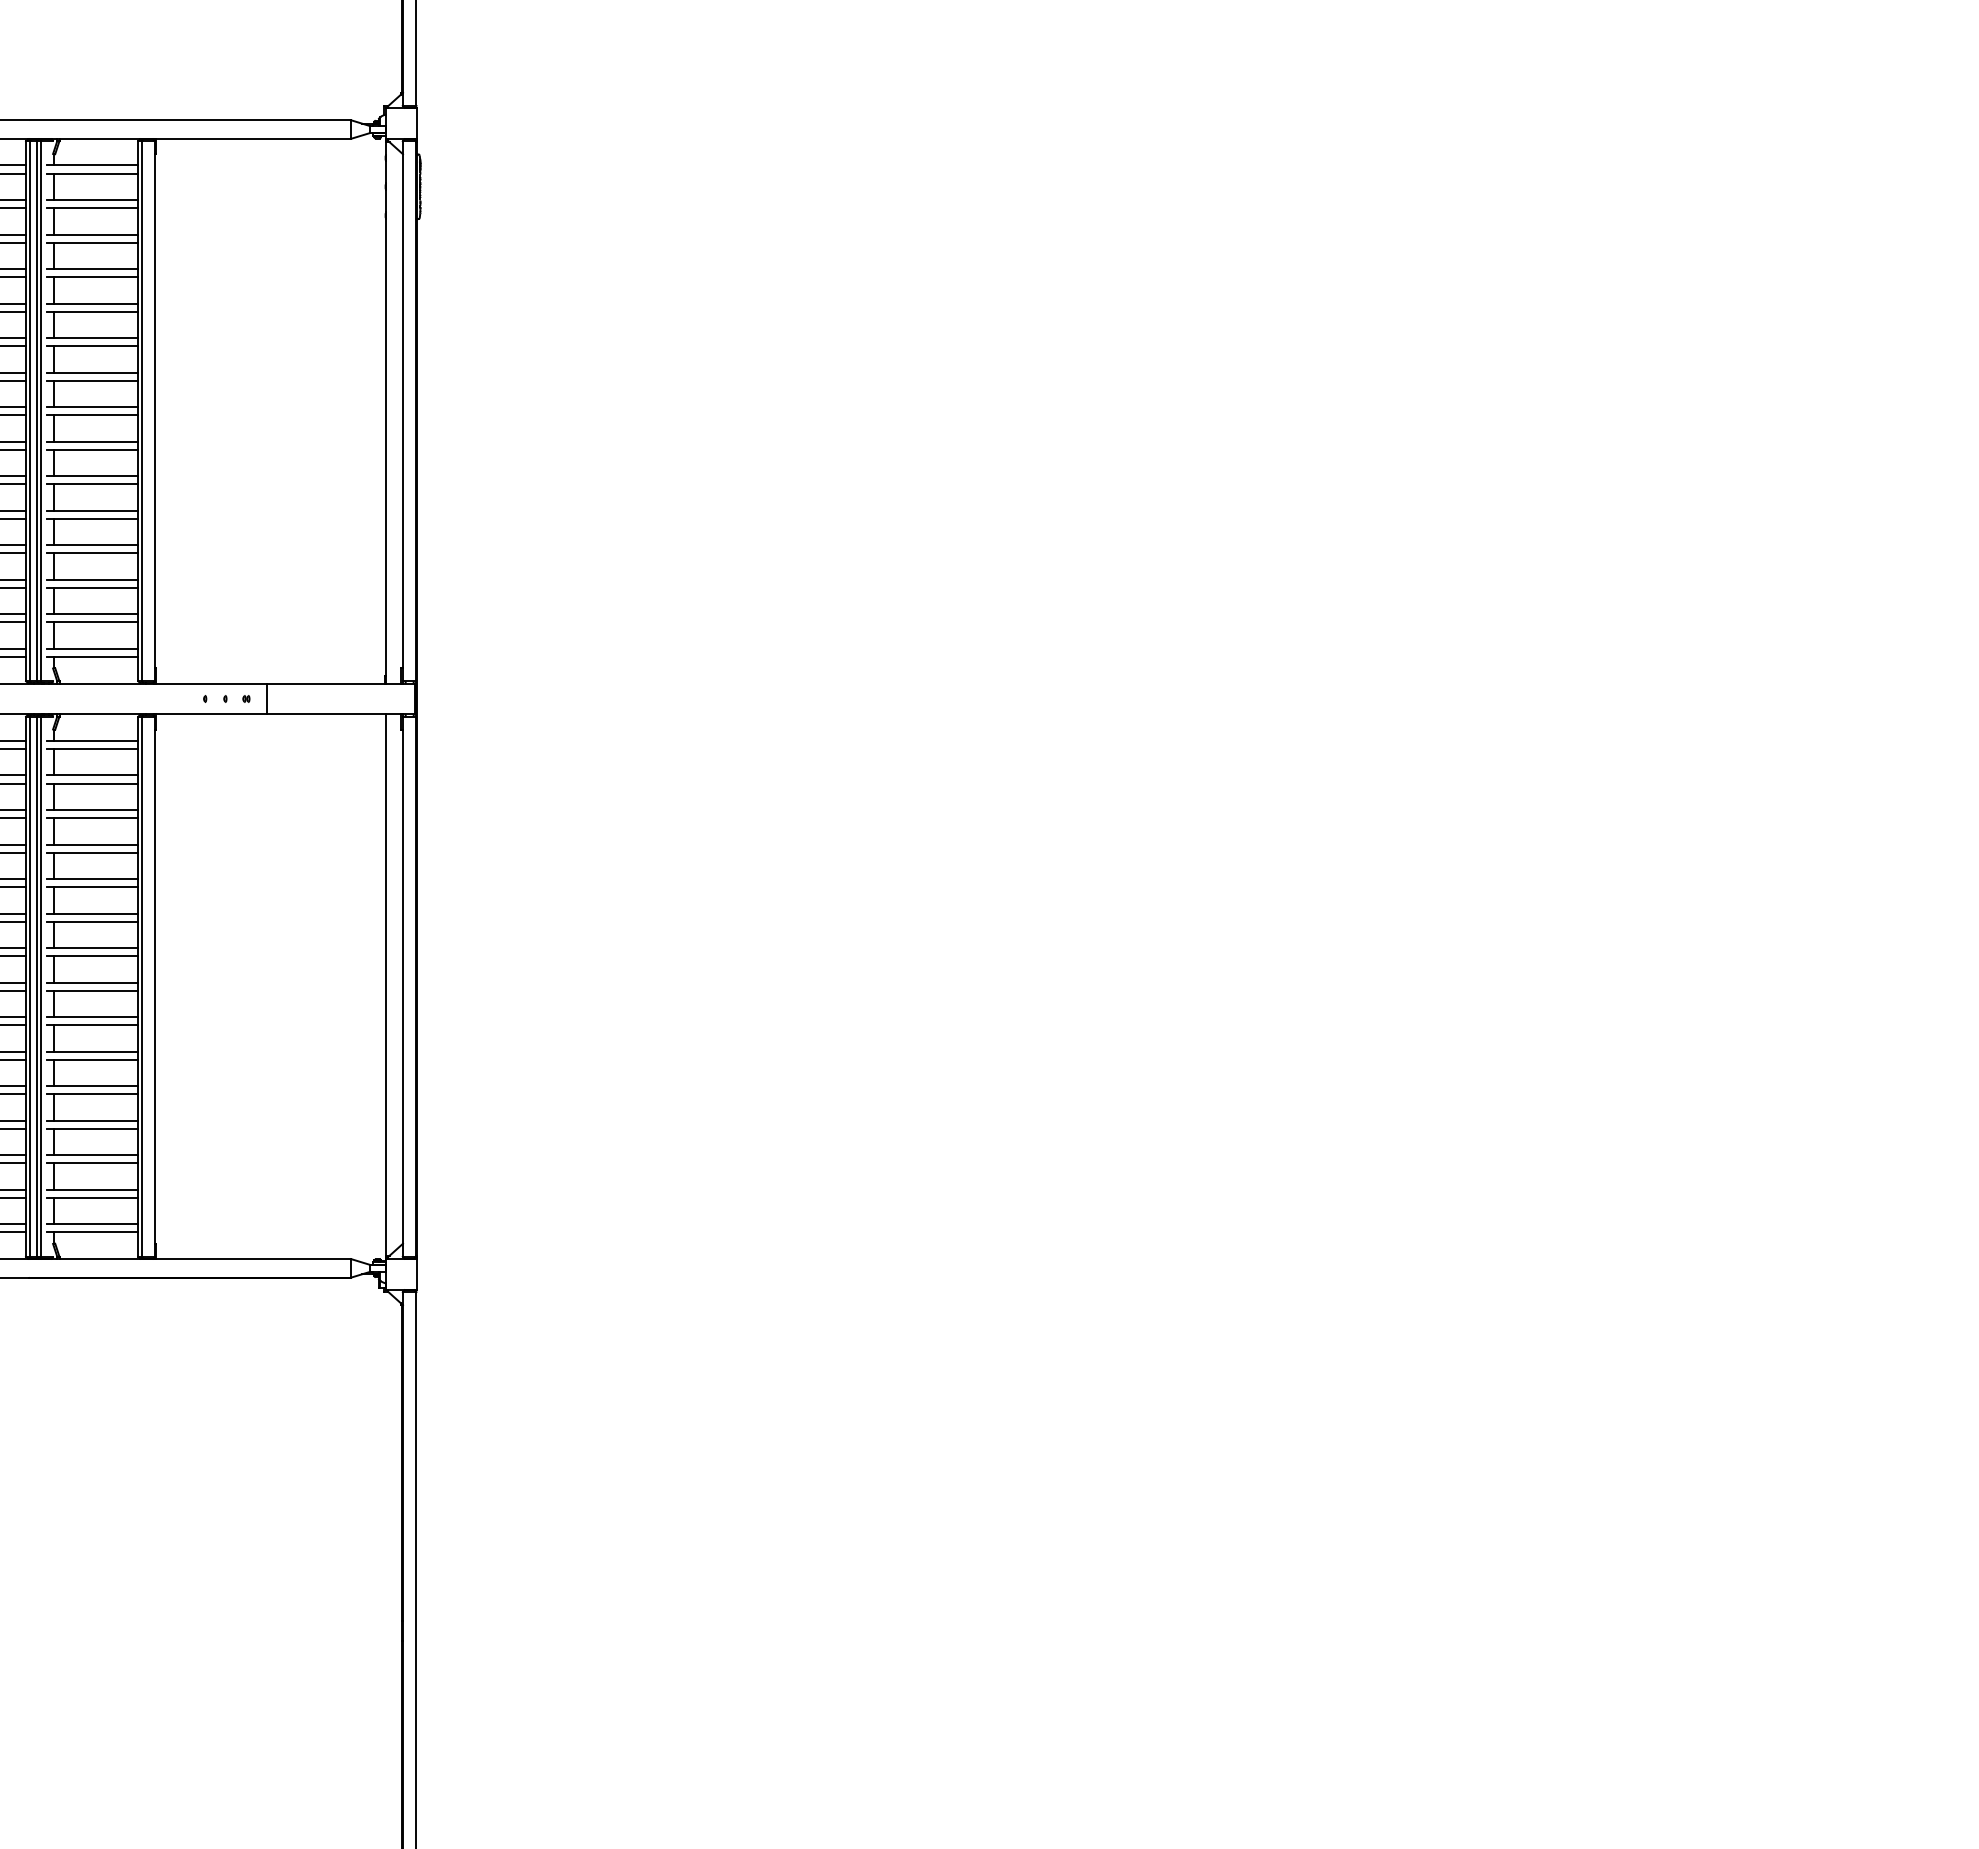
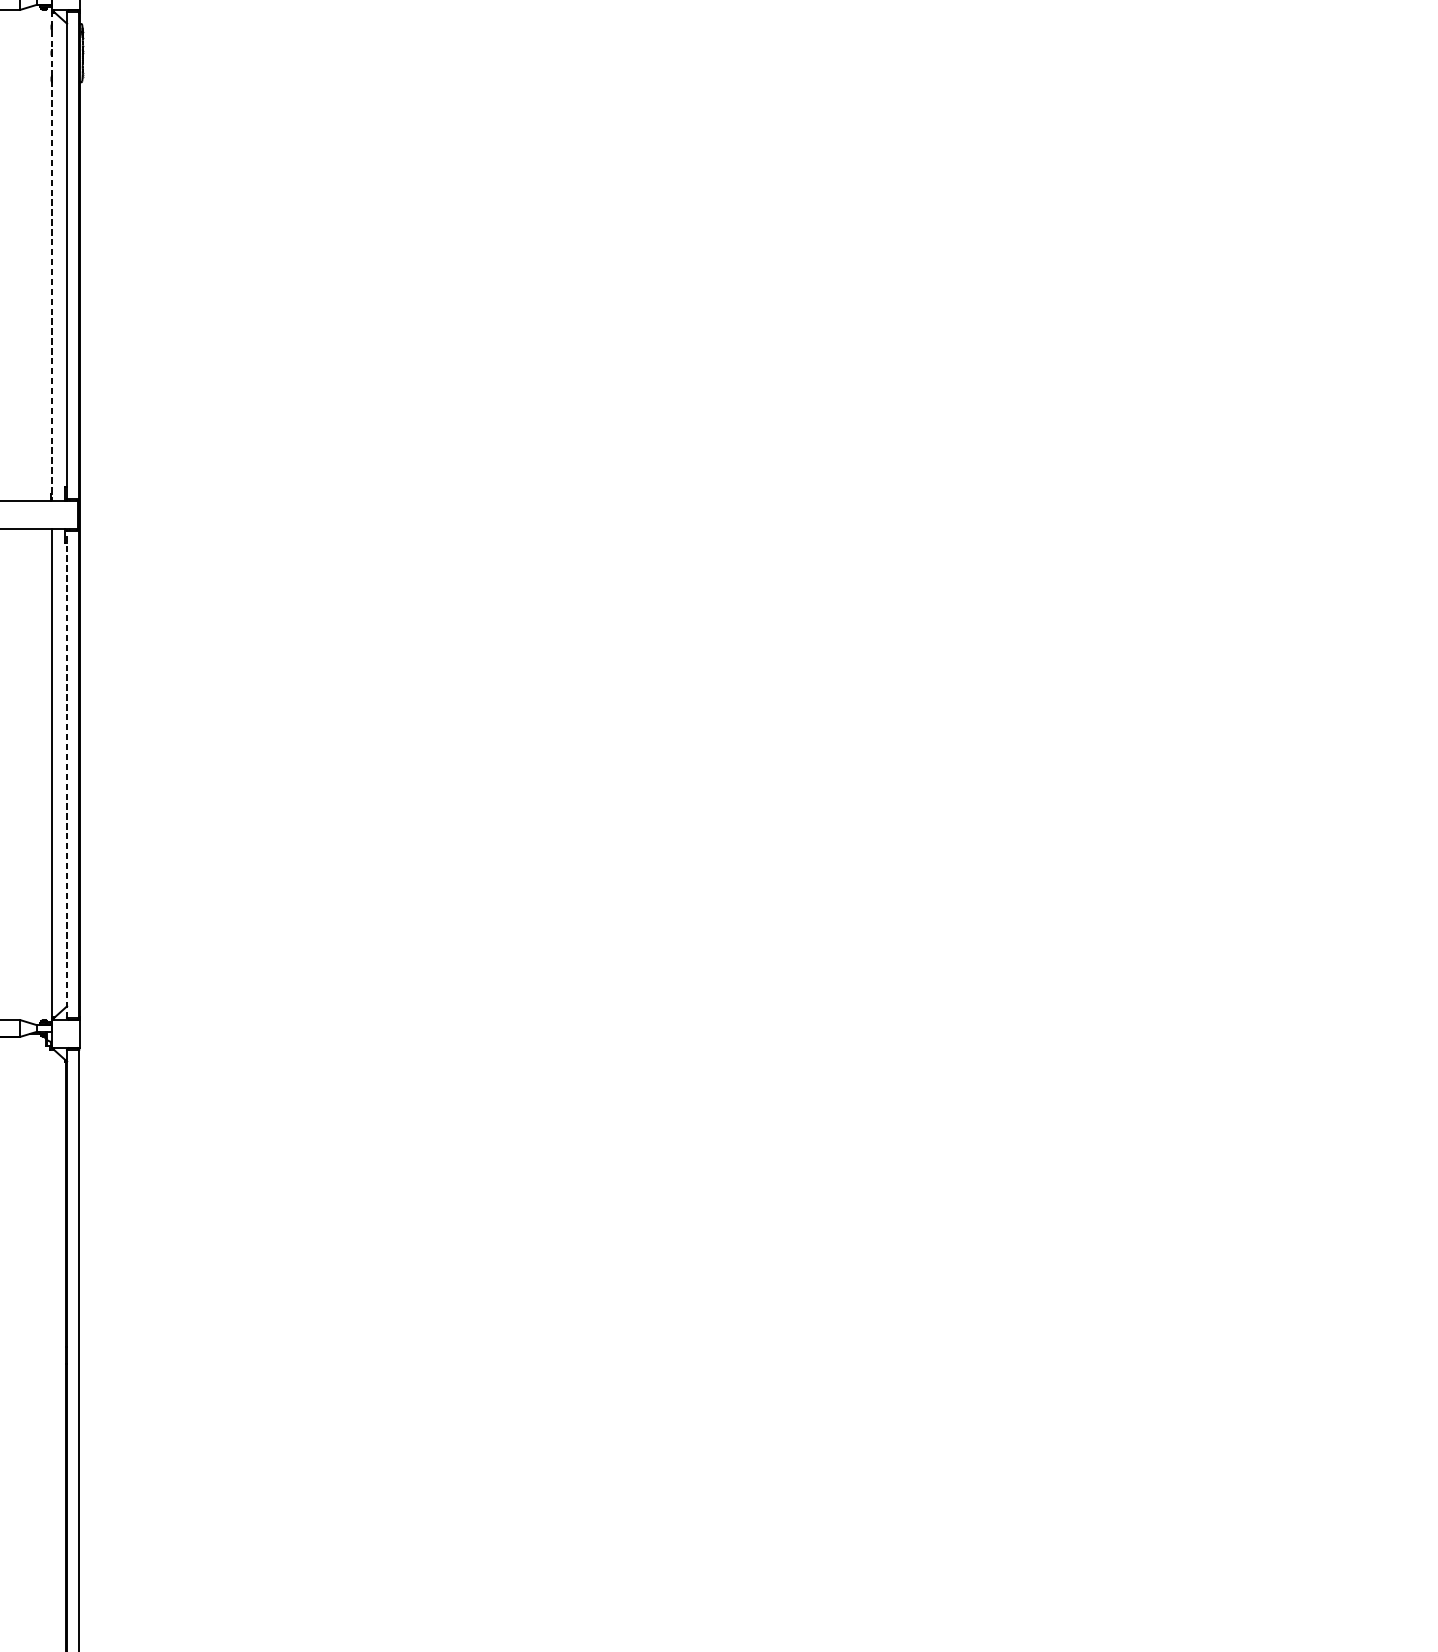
line: (386, 411) -> (52, 255), solid -> dashed
line: (402, 985) -> (66, 773), solid -> dashed

